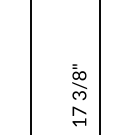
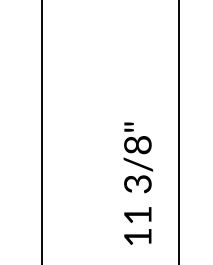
text: (79, 110) -> (138, 213), 17 -> 11

